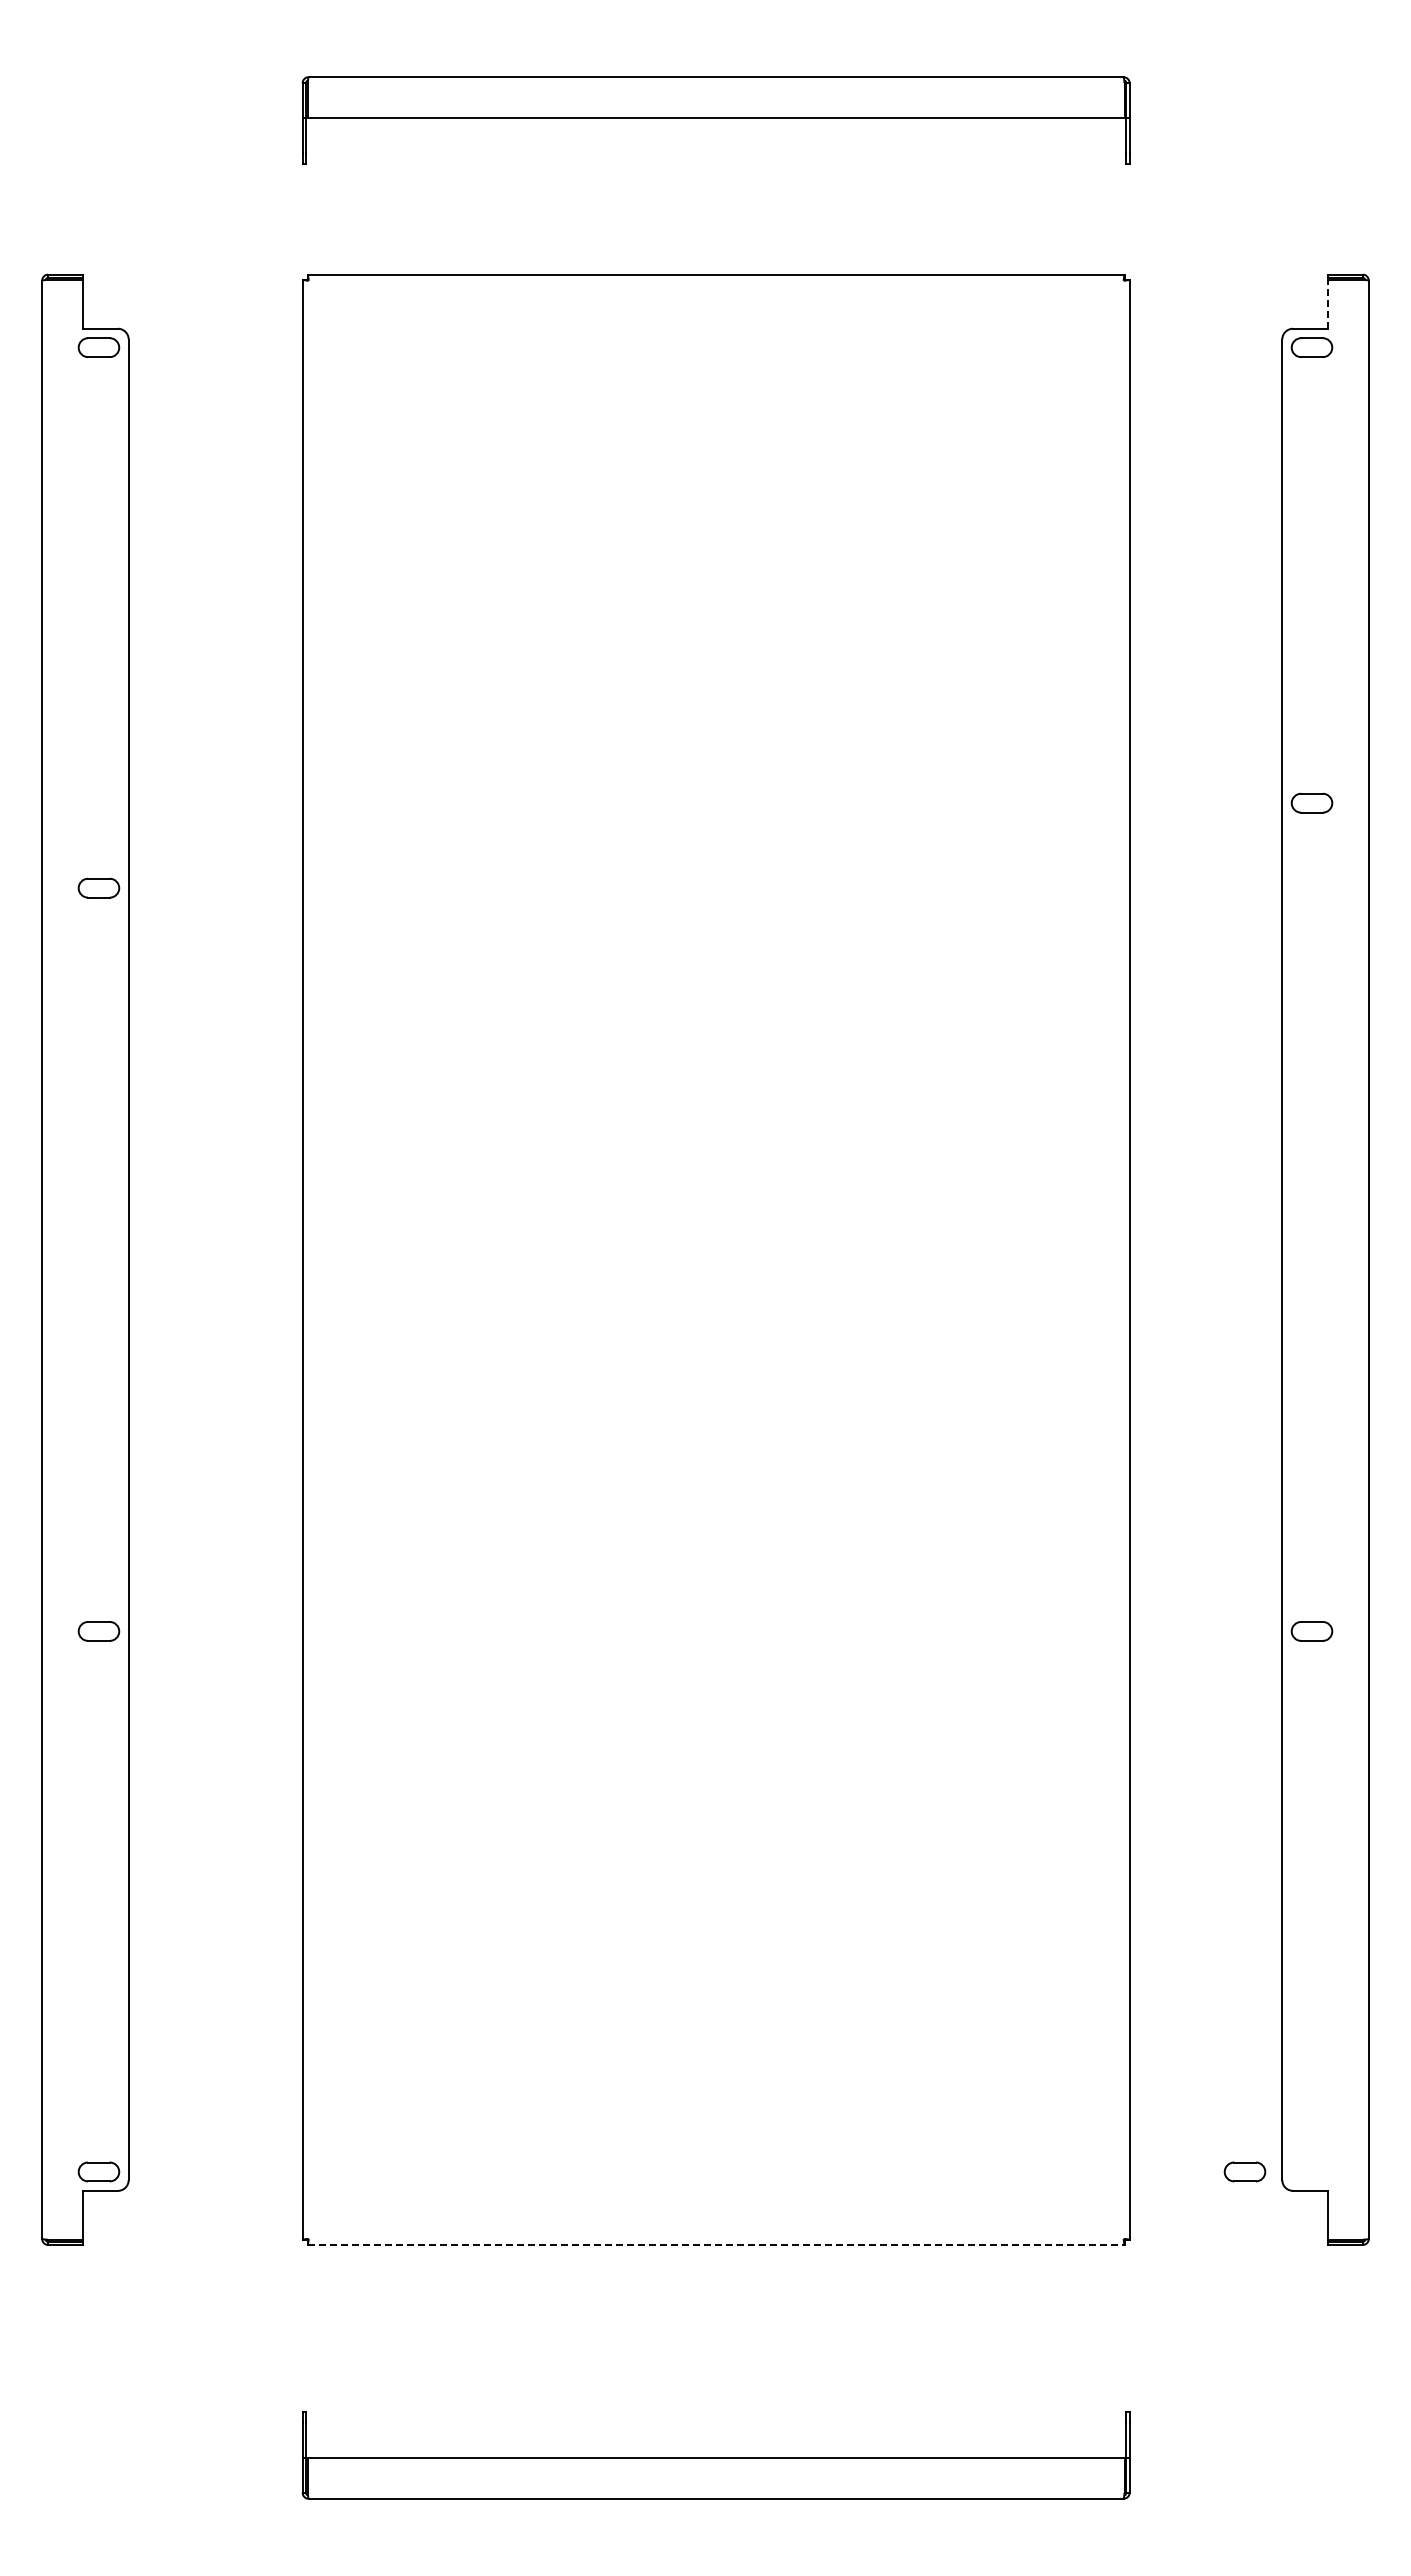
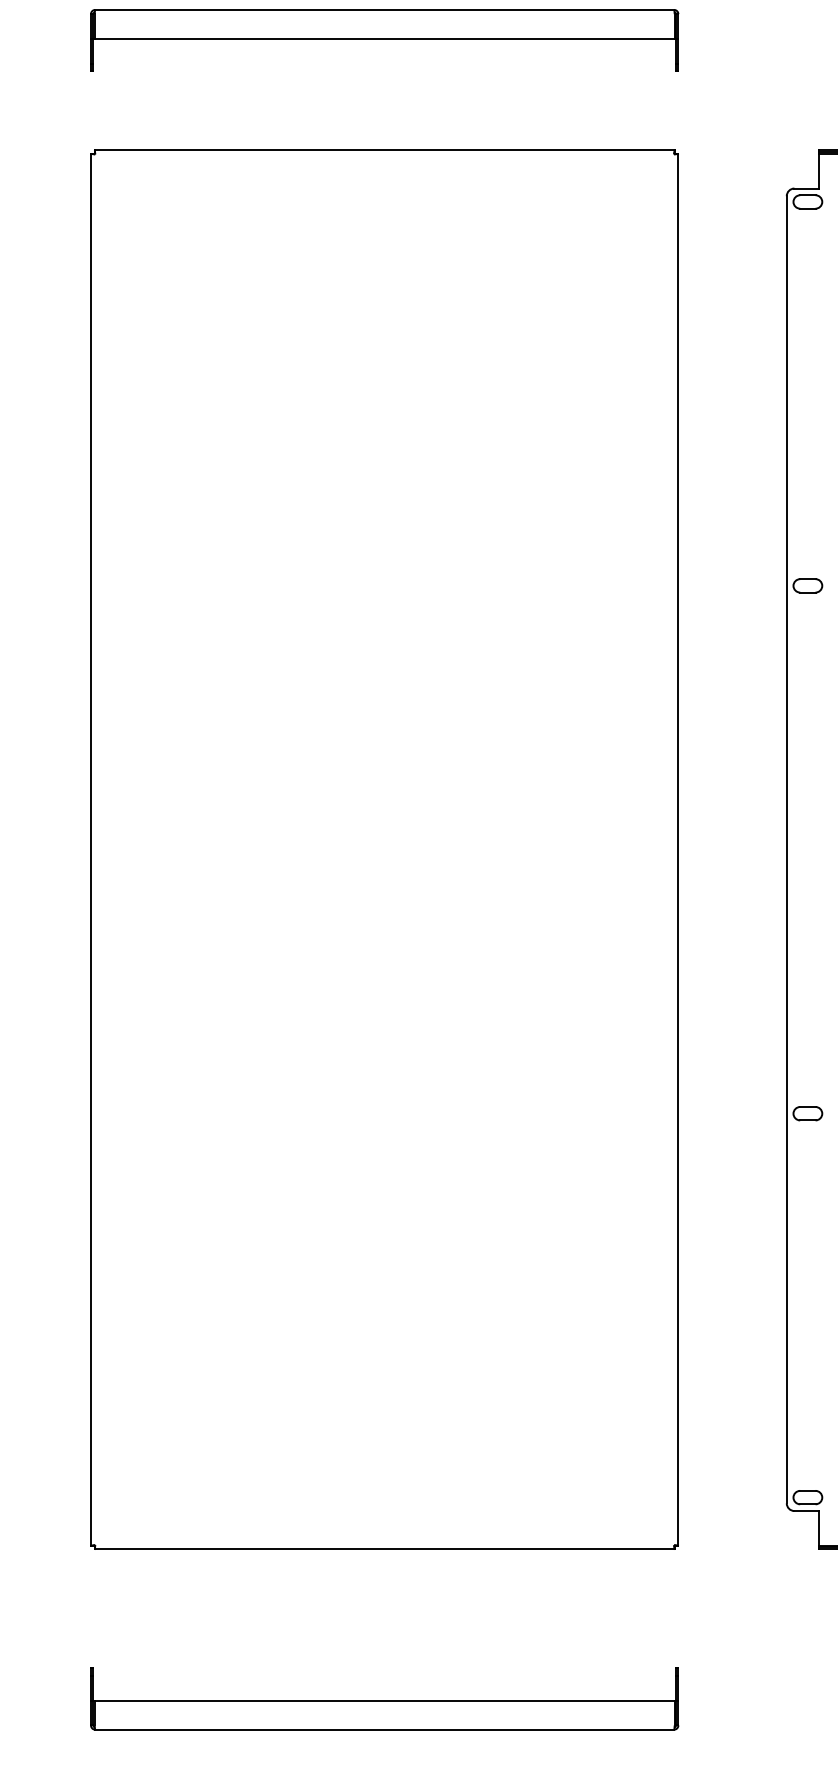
line: (1328, 303) -> (819, 170), dashed -> solid
part: (1311, 802) -> (807, 585), moved
part: (1244, 2171) -> (807, 1497), moved
line: (716, 2244) -> (384, 1549), dashed -> solid

